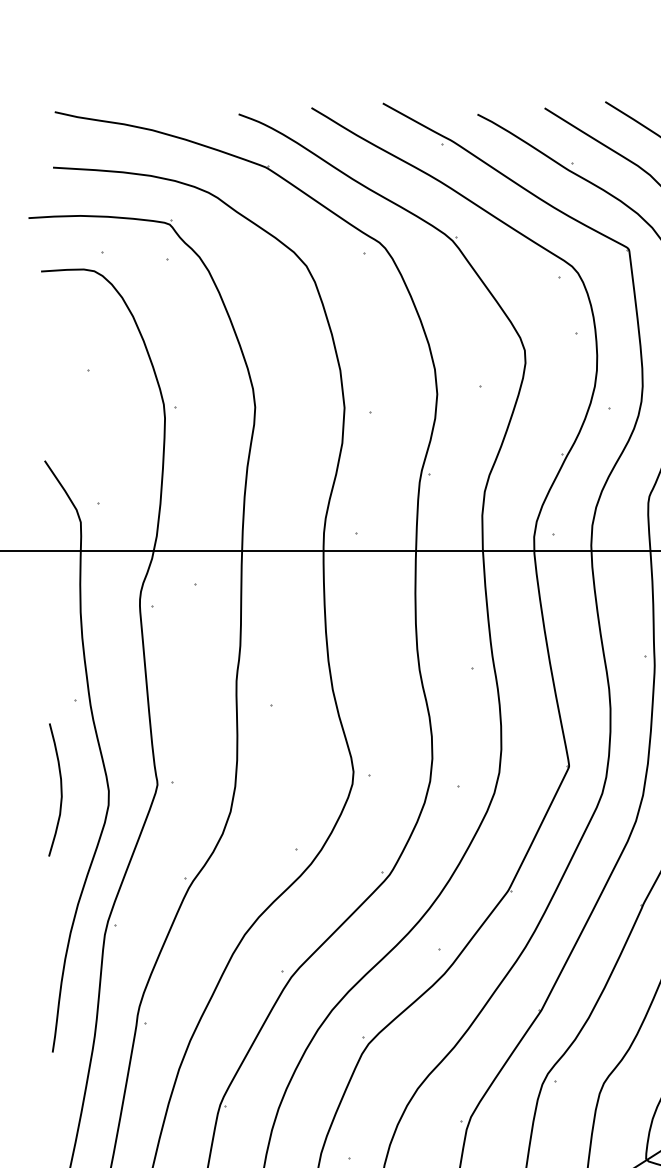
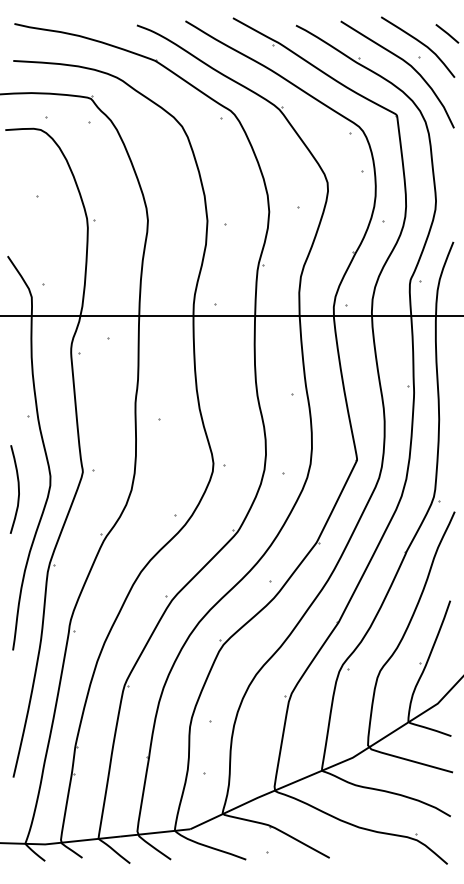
curve: (60, 789) -> (18, 489), moved

